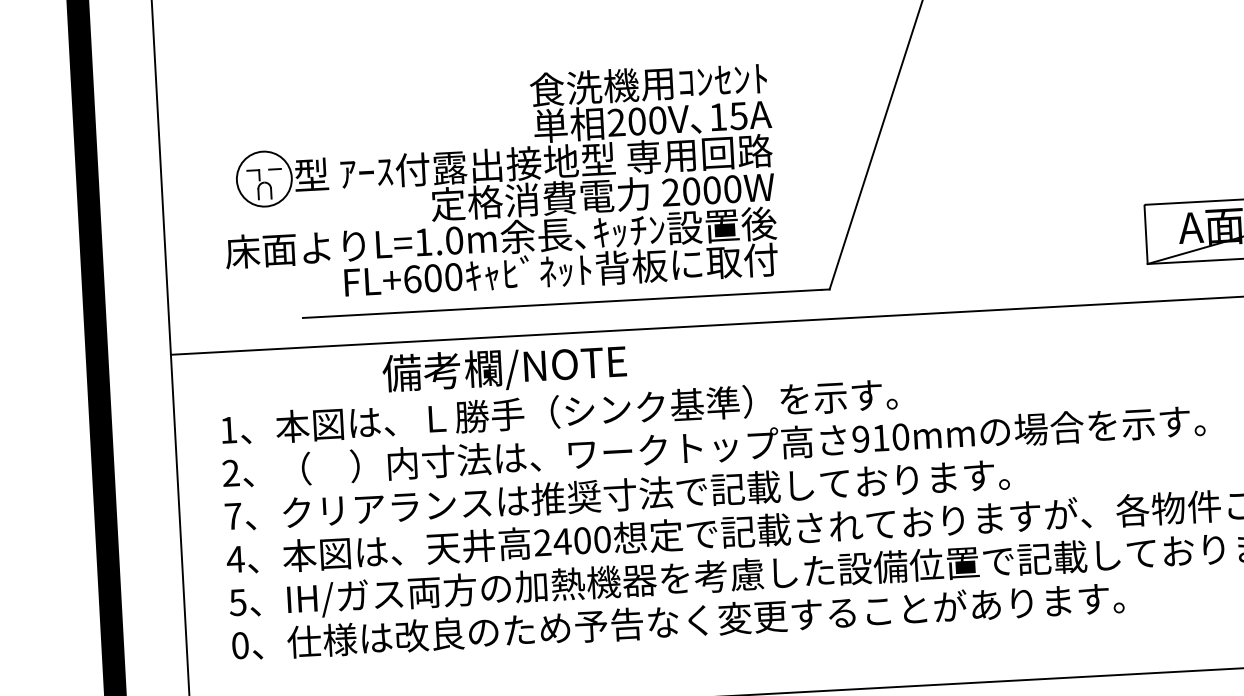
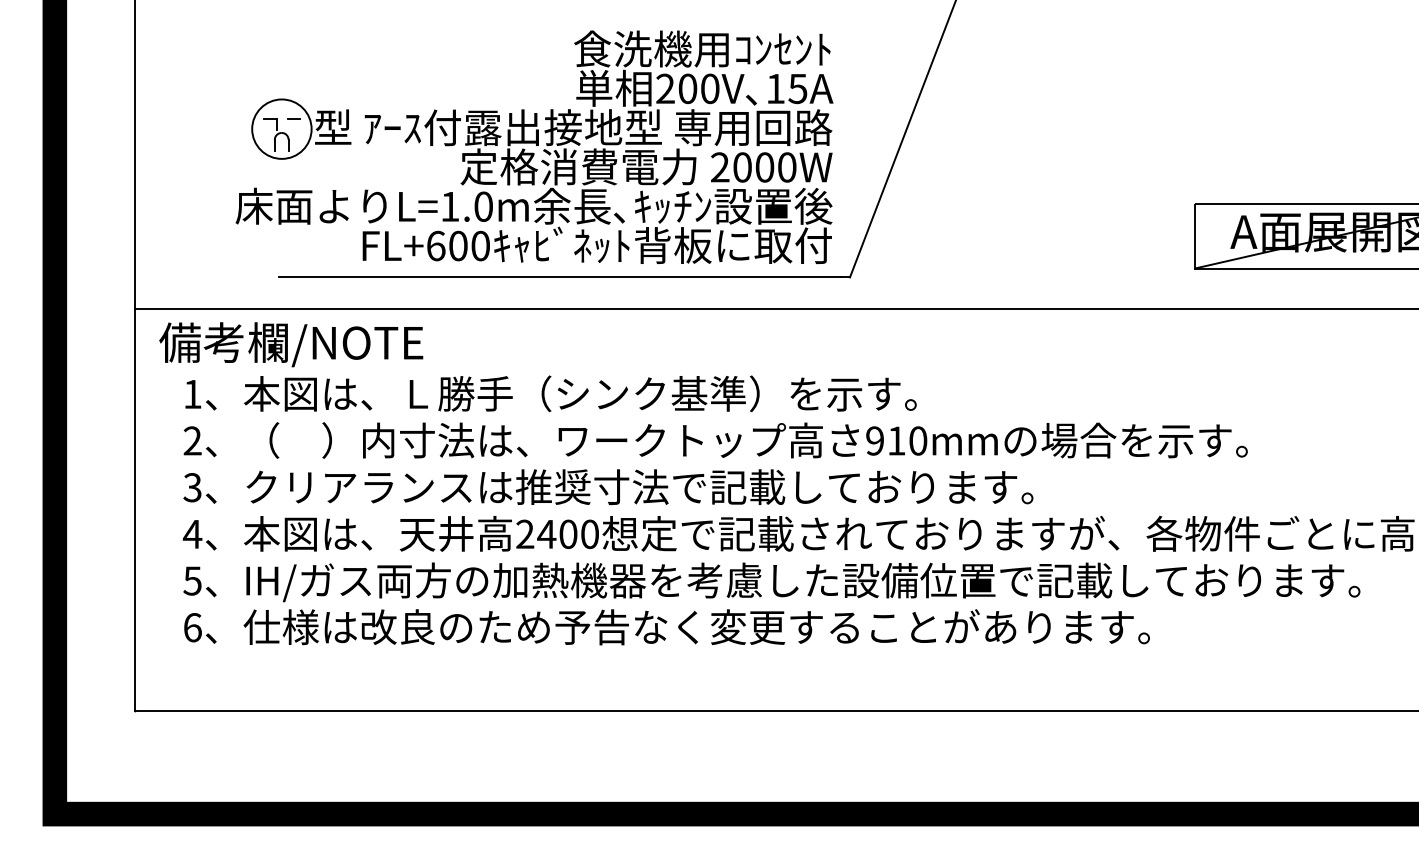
part: (498, 182) -> (534, 146), moved
text: (504, 369) -> (291, 344), moved
text: (233, 516) -> (192, 487), 7 -> 3
text: (240, 645) -> (192, 627), 0 -> 6

